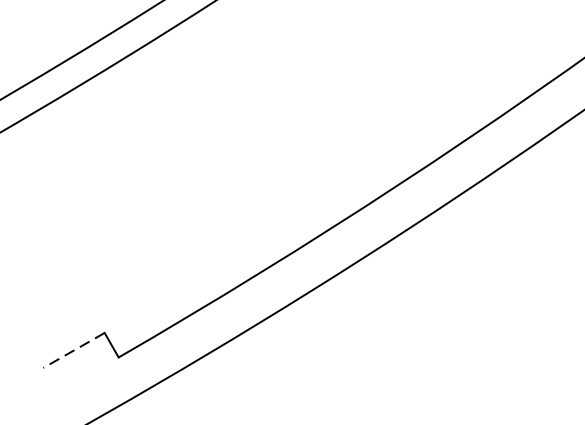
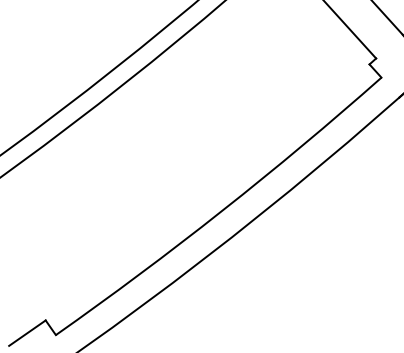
line: (74, 350) -> (27, 333), dashed -> solid

